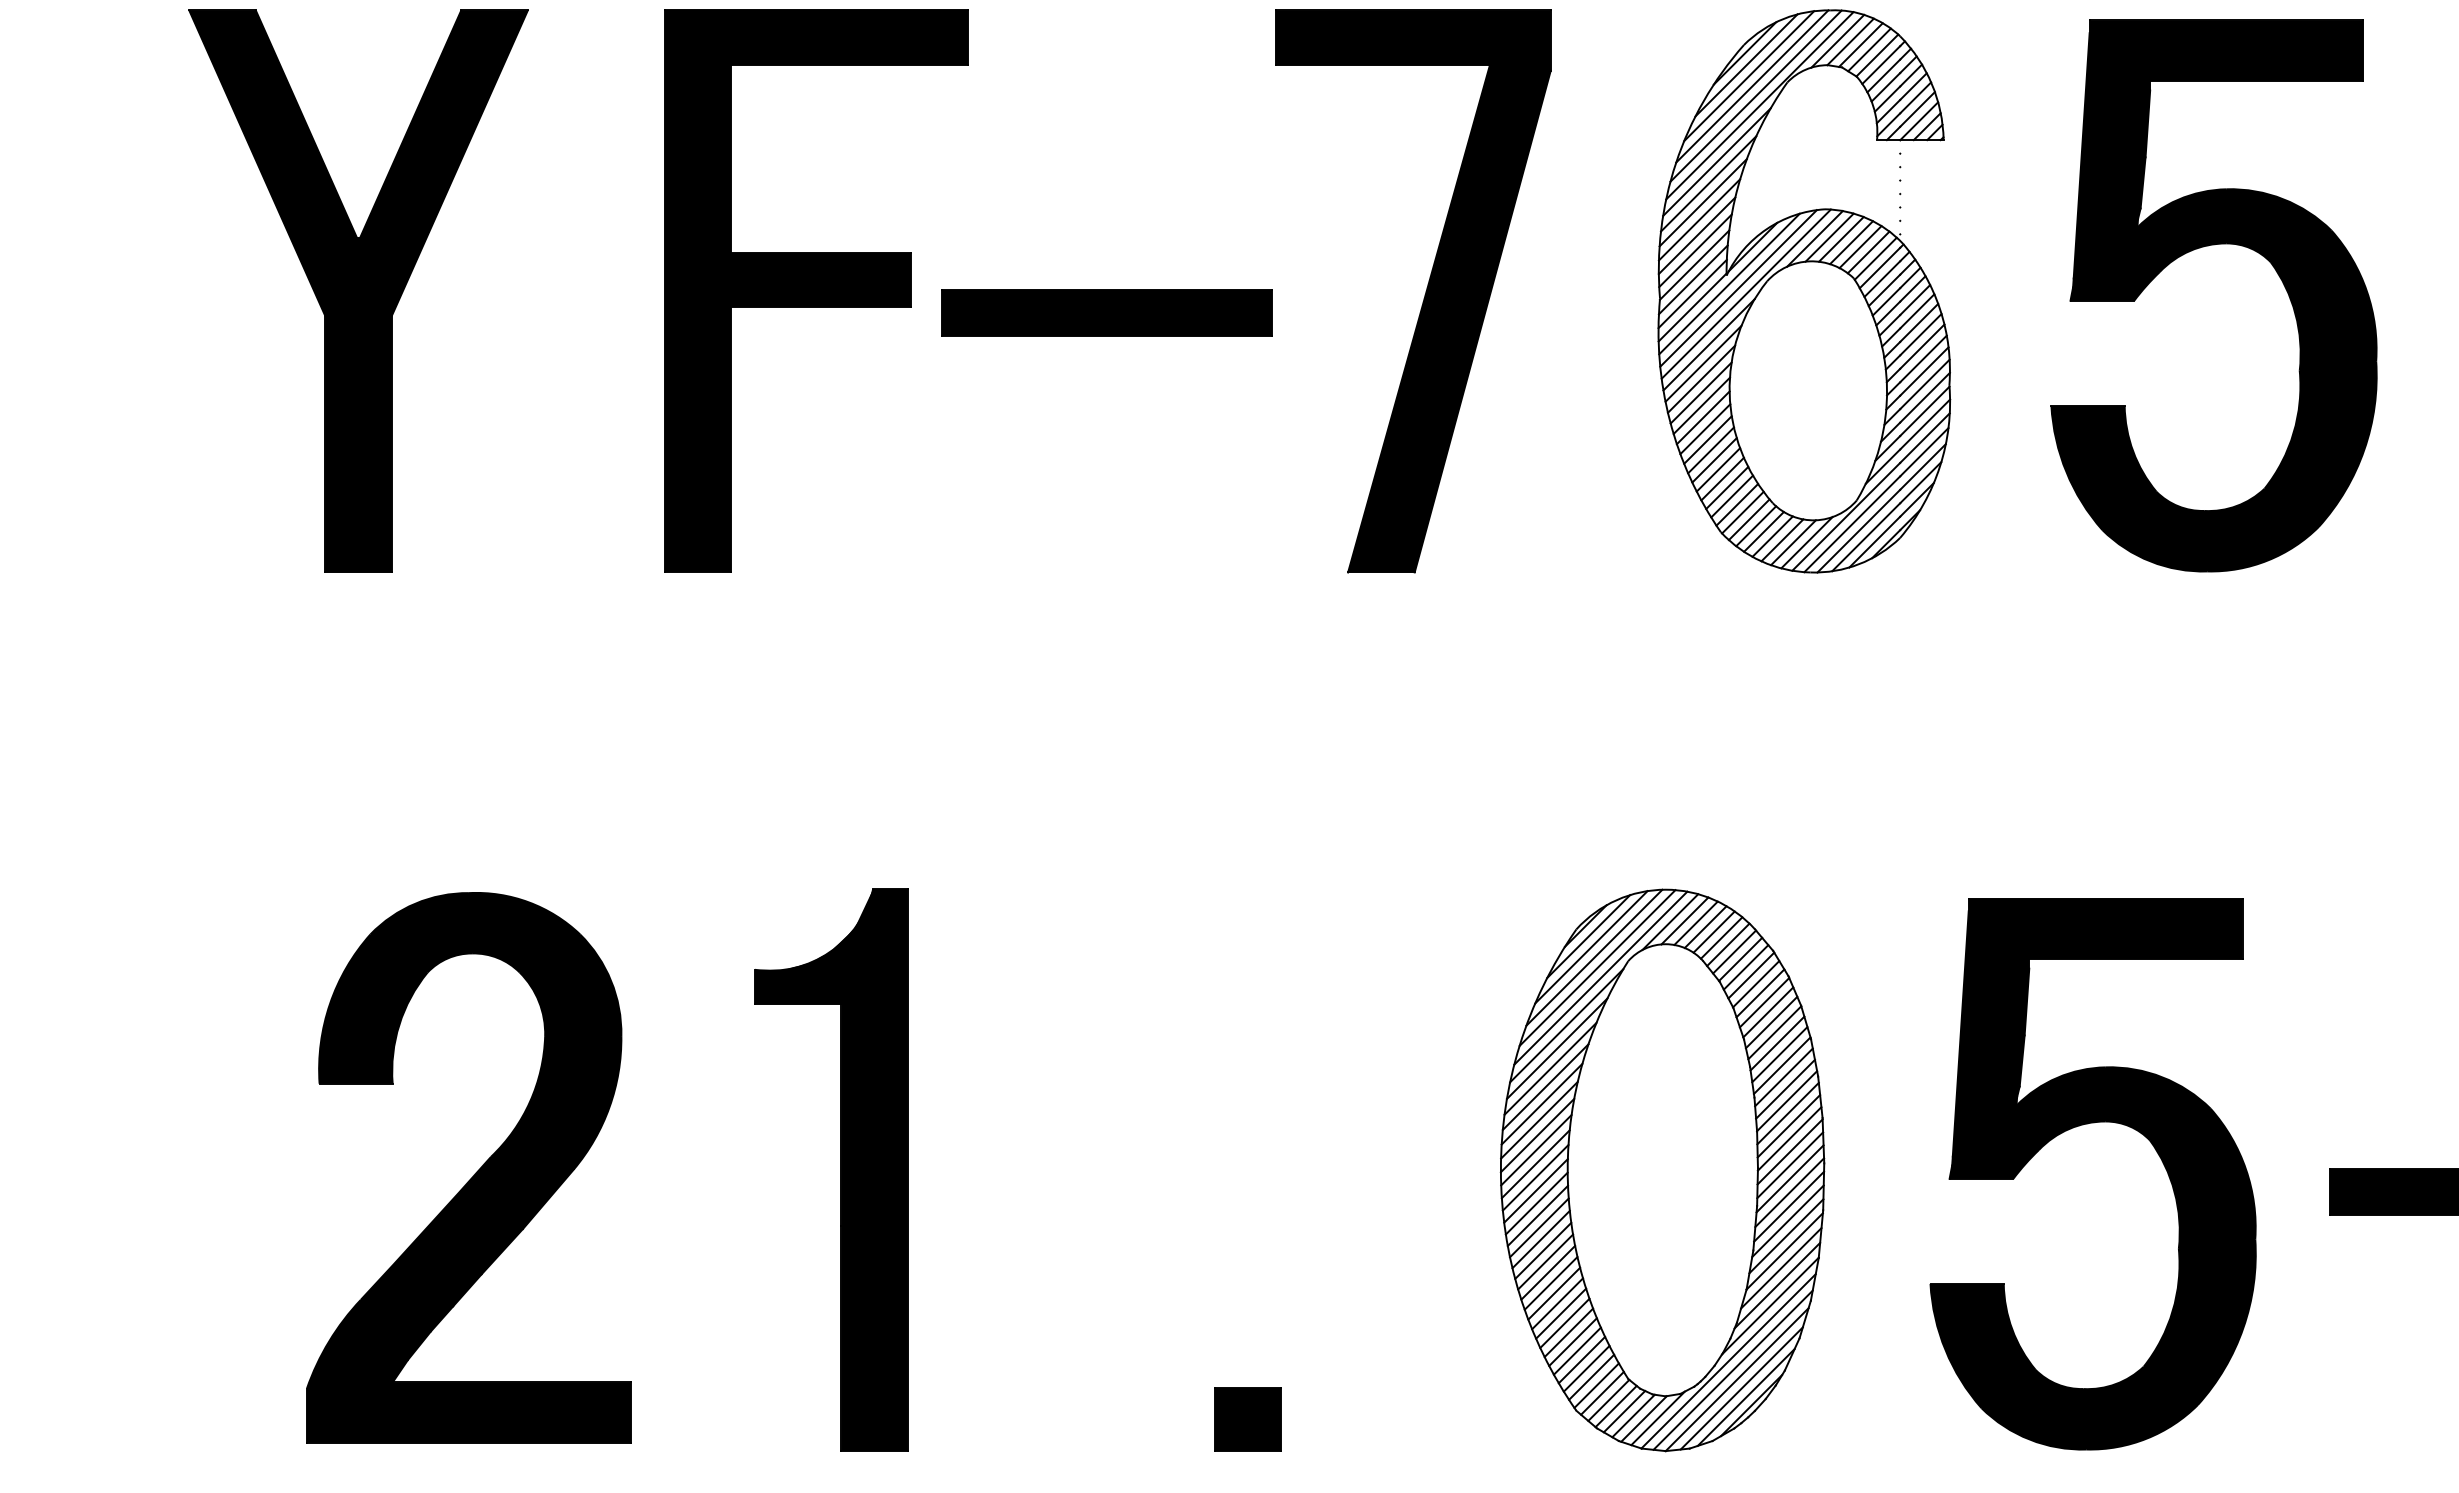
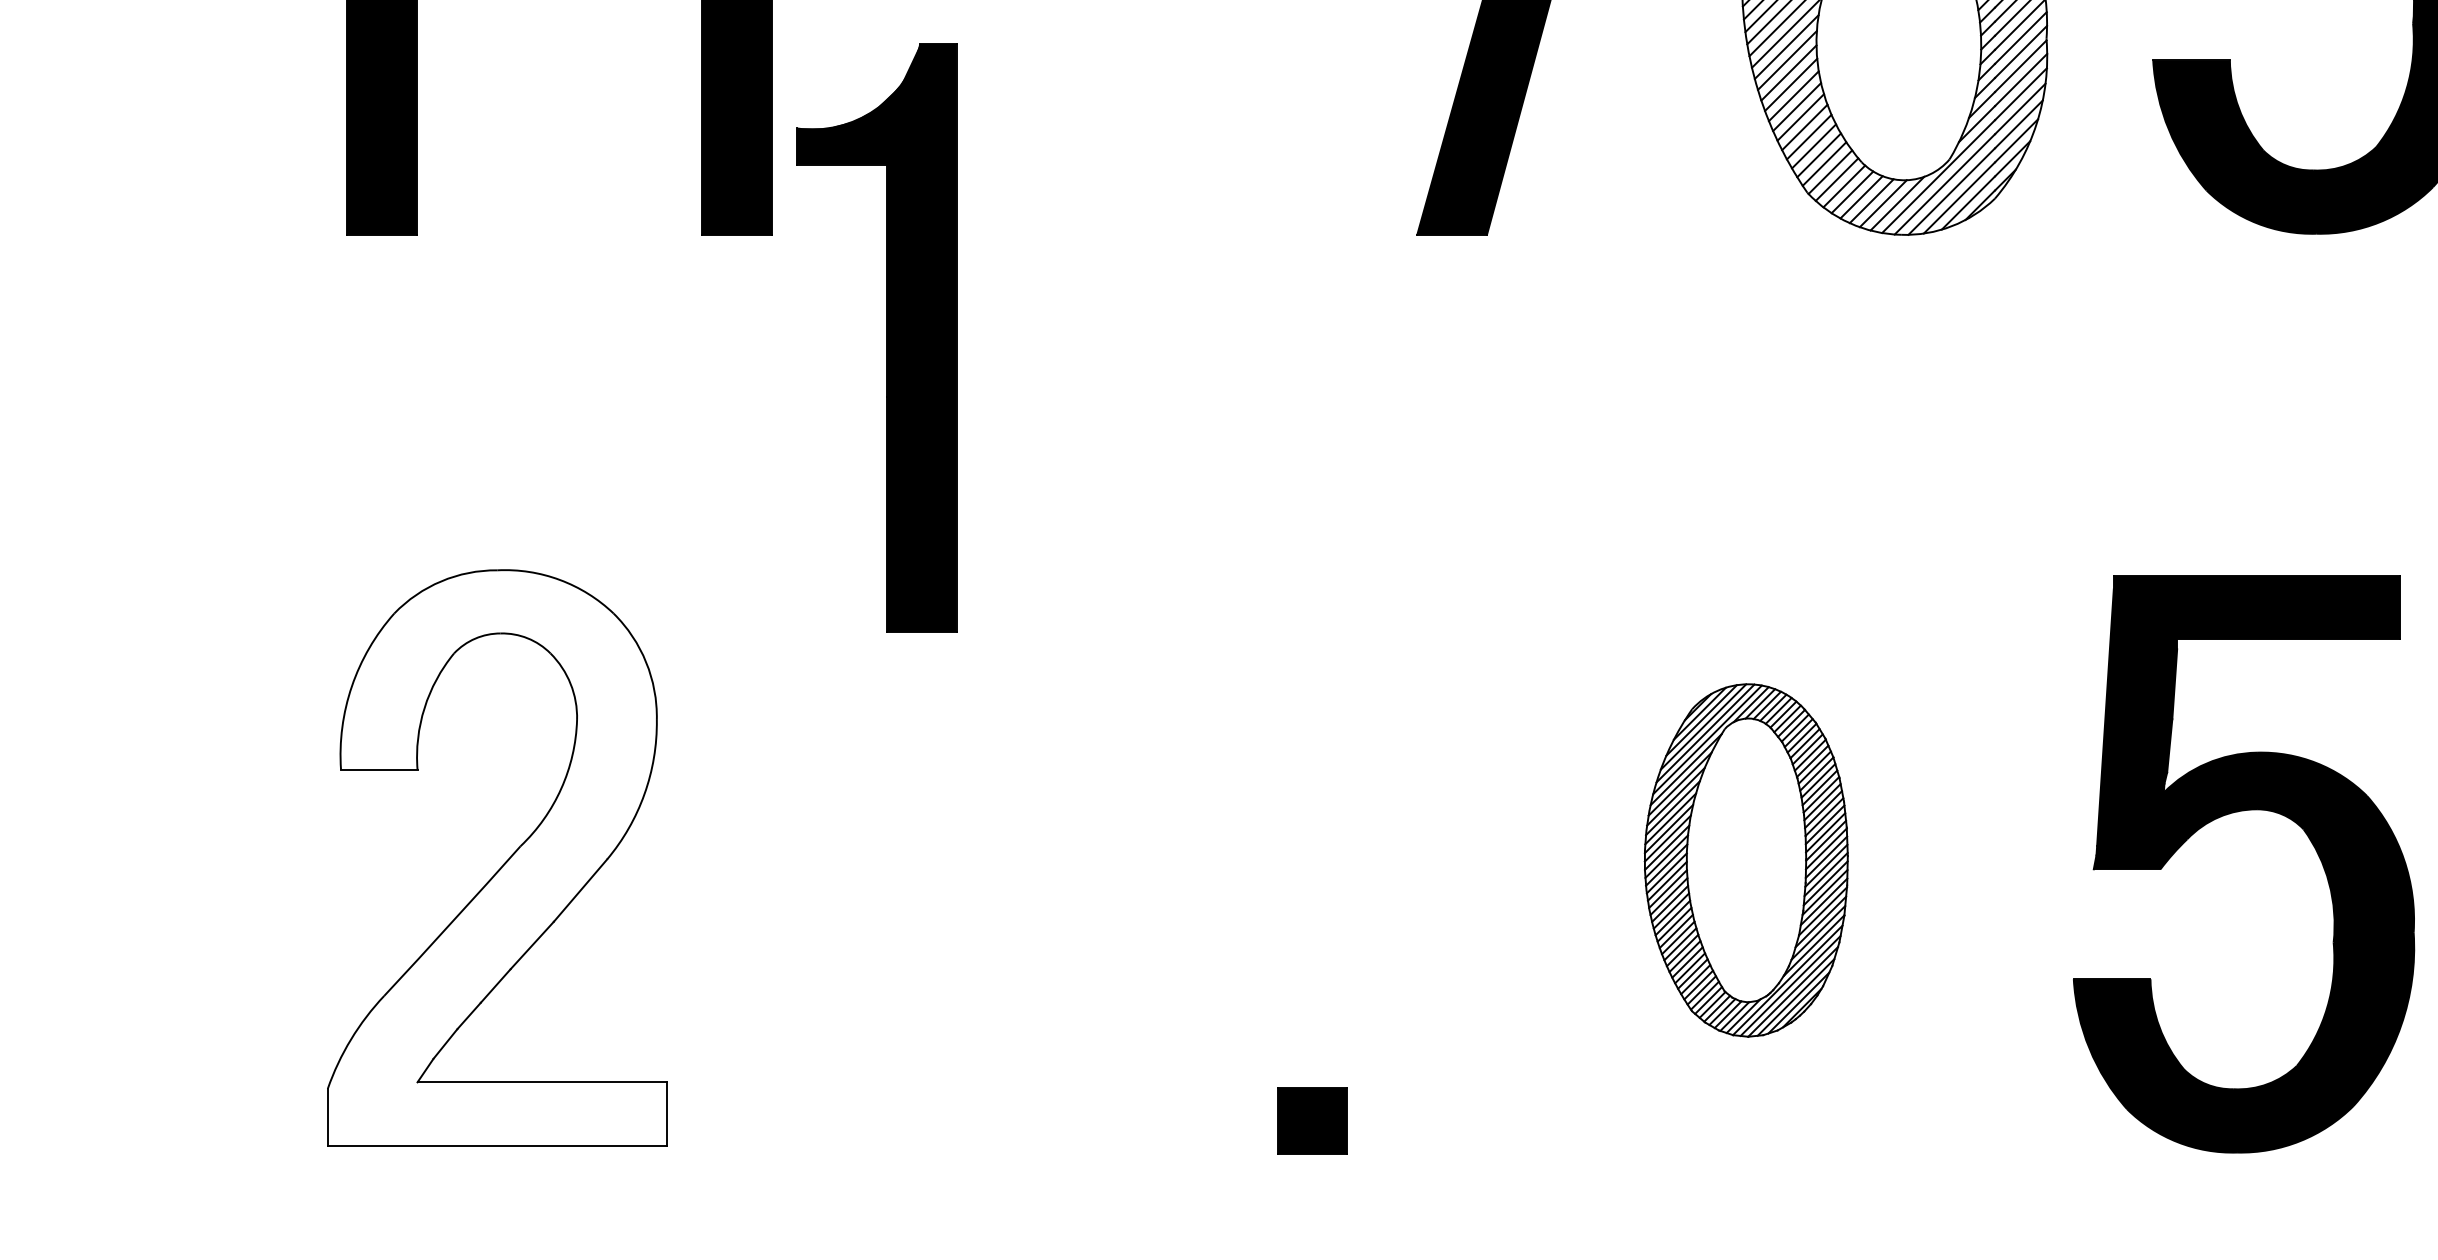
part: (2076, 1127) -> (2226, 815), moved
fill: (468, 1167) -> (496, 857), removed
part: (840, 1169) -> (886, 337), moved
part: (1662, 1170) -> (1746, 860), size x0.6

